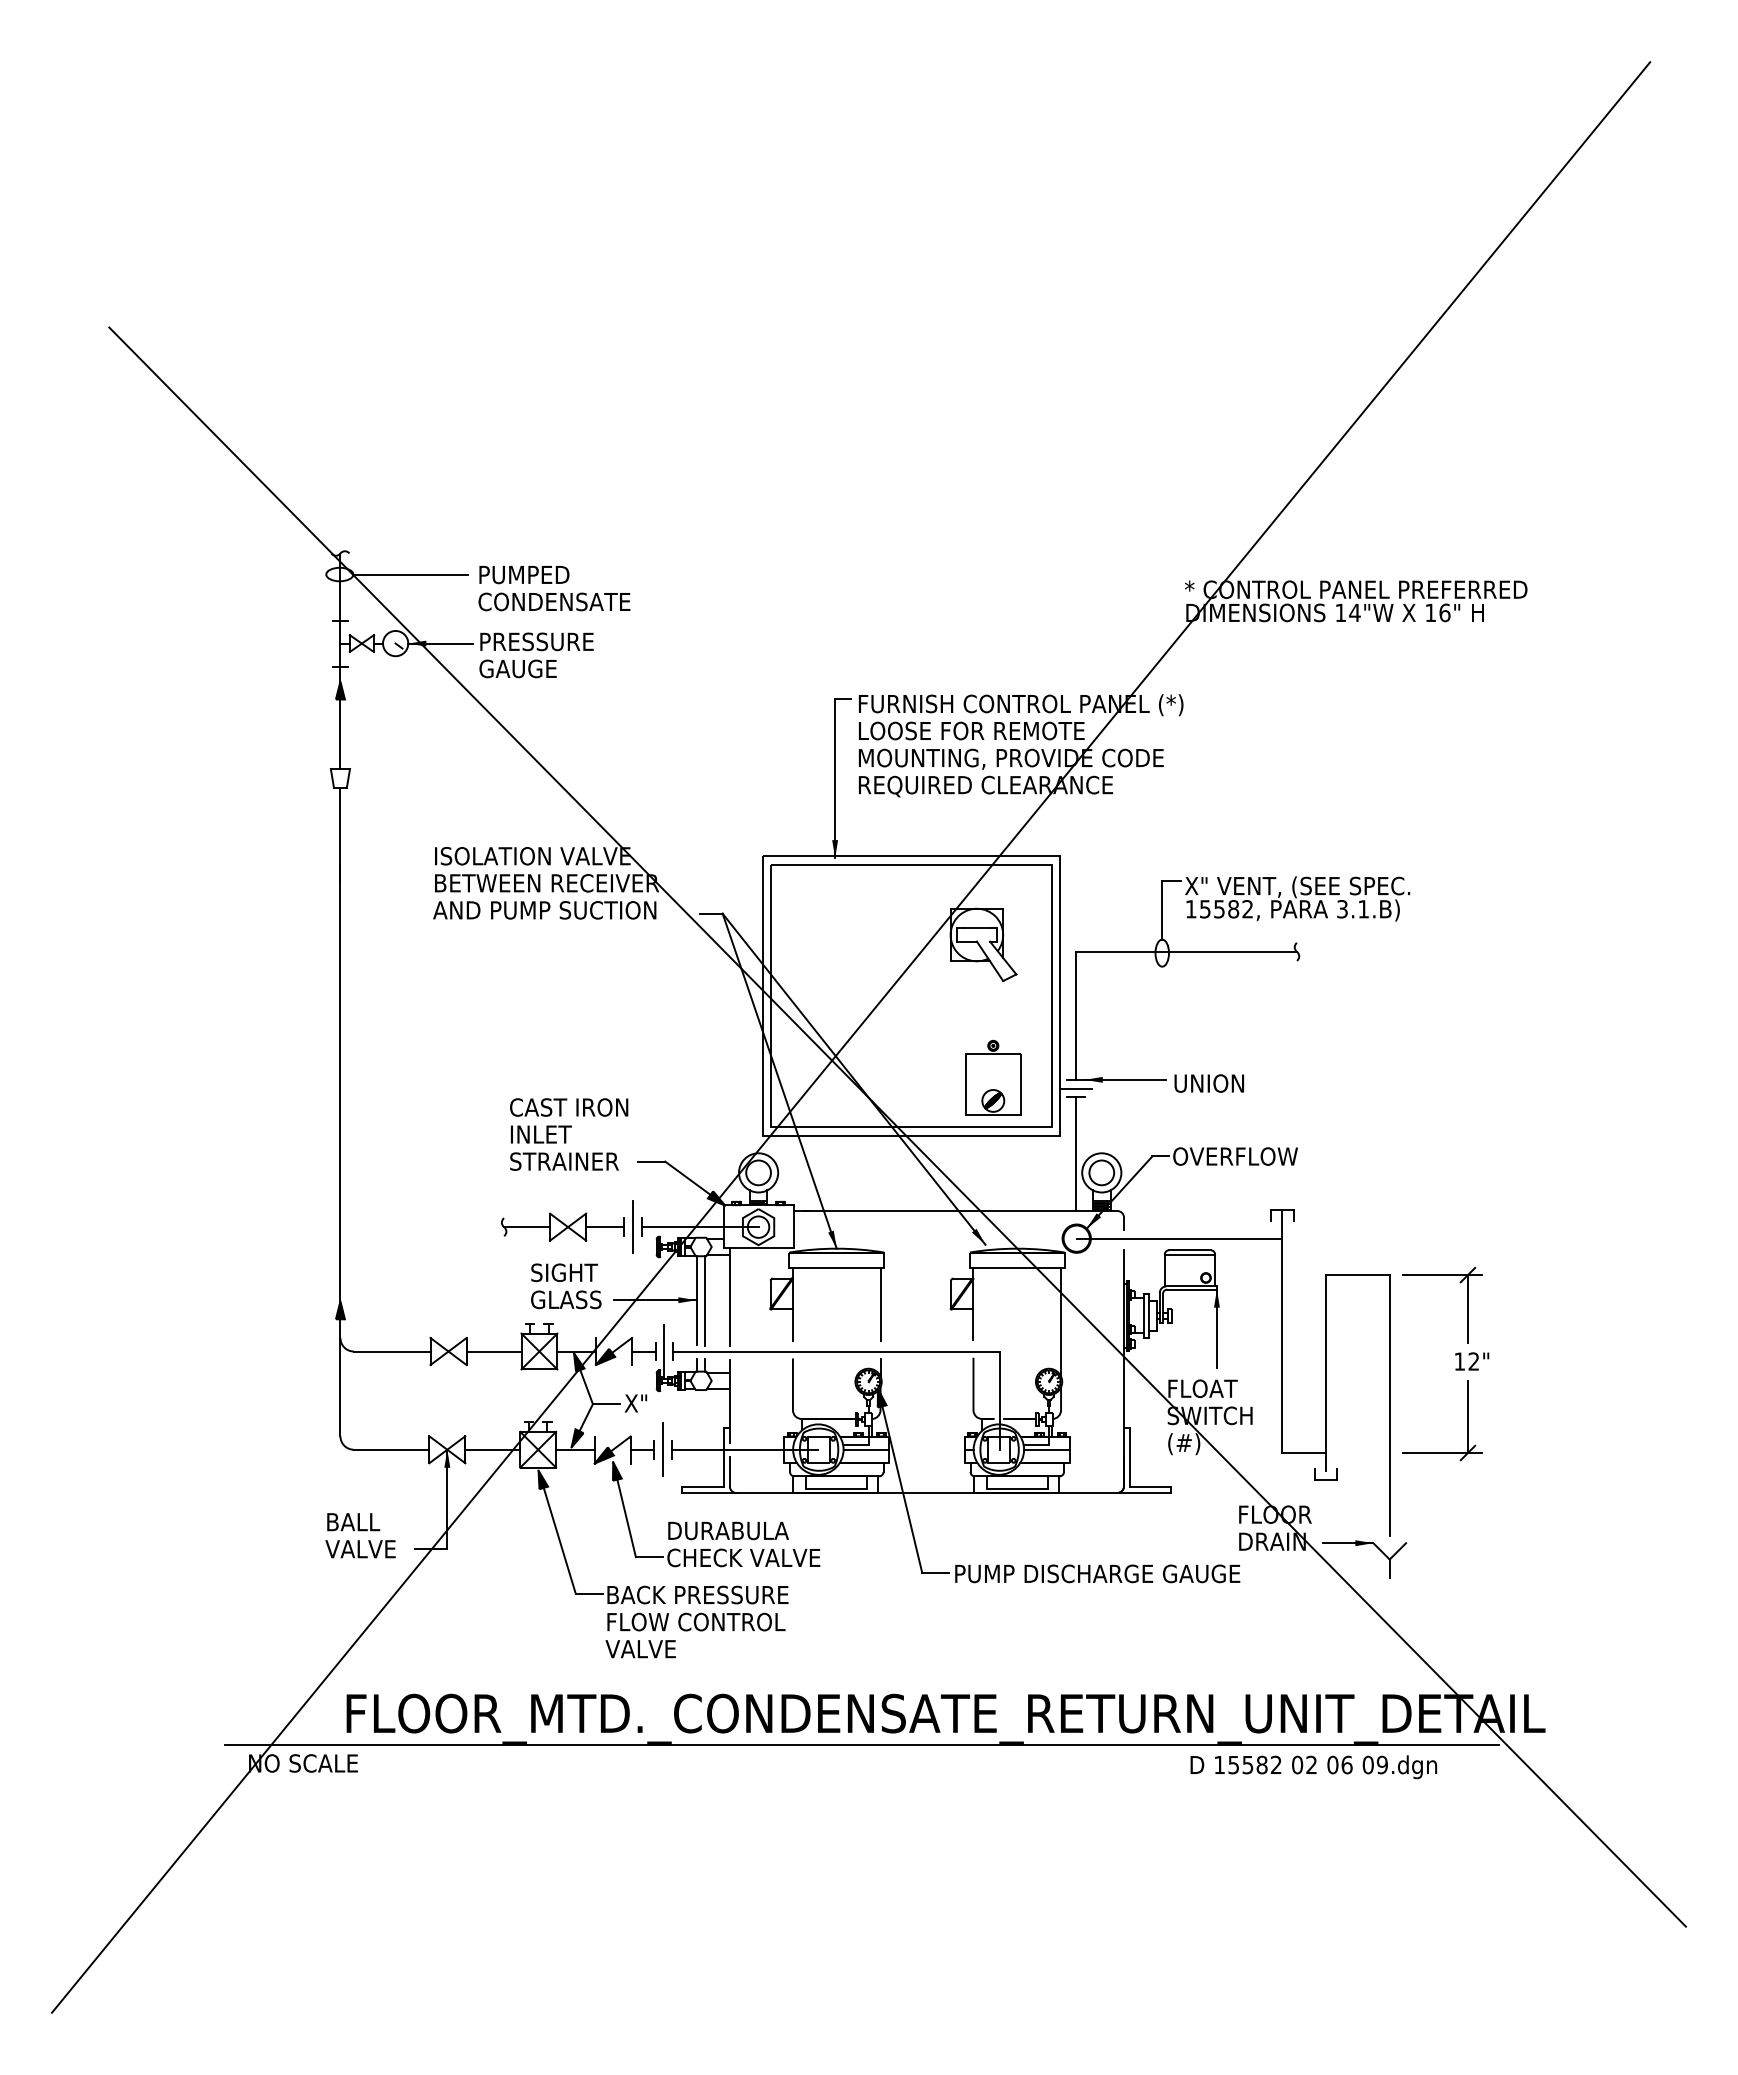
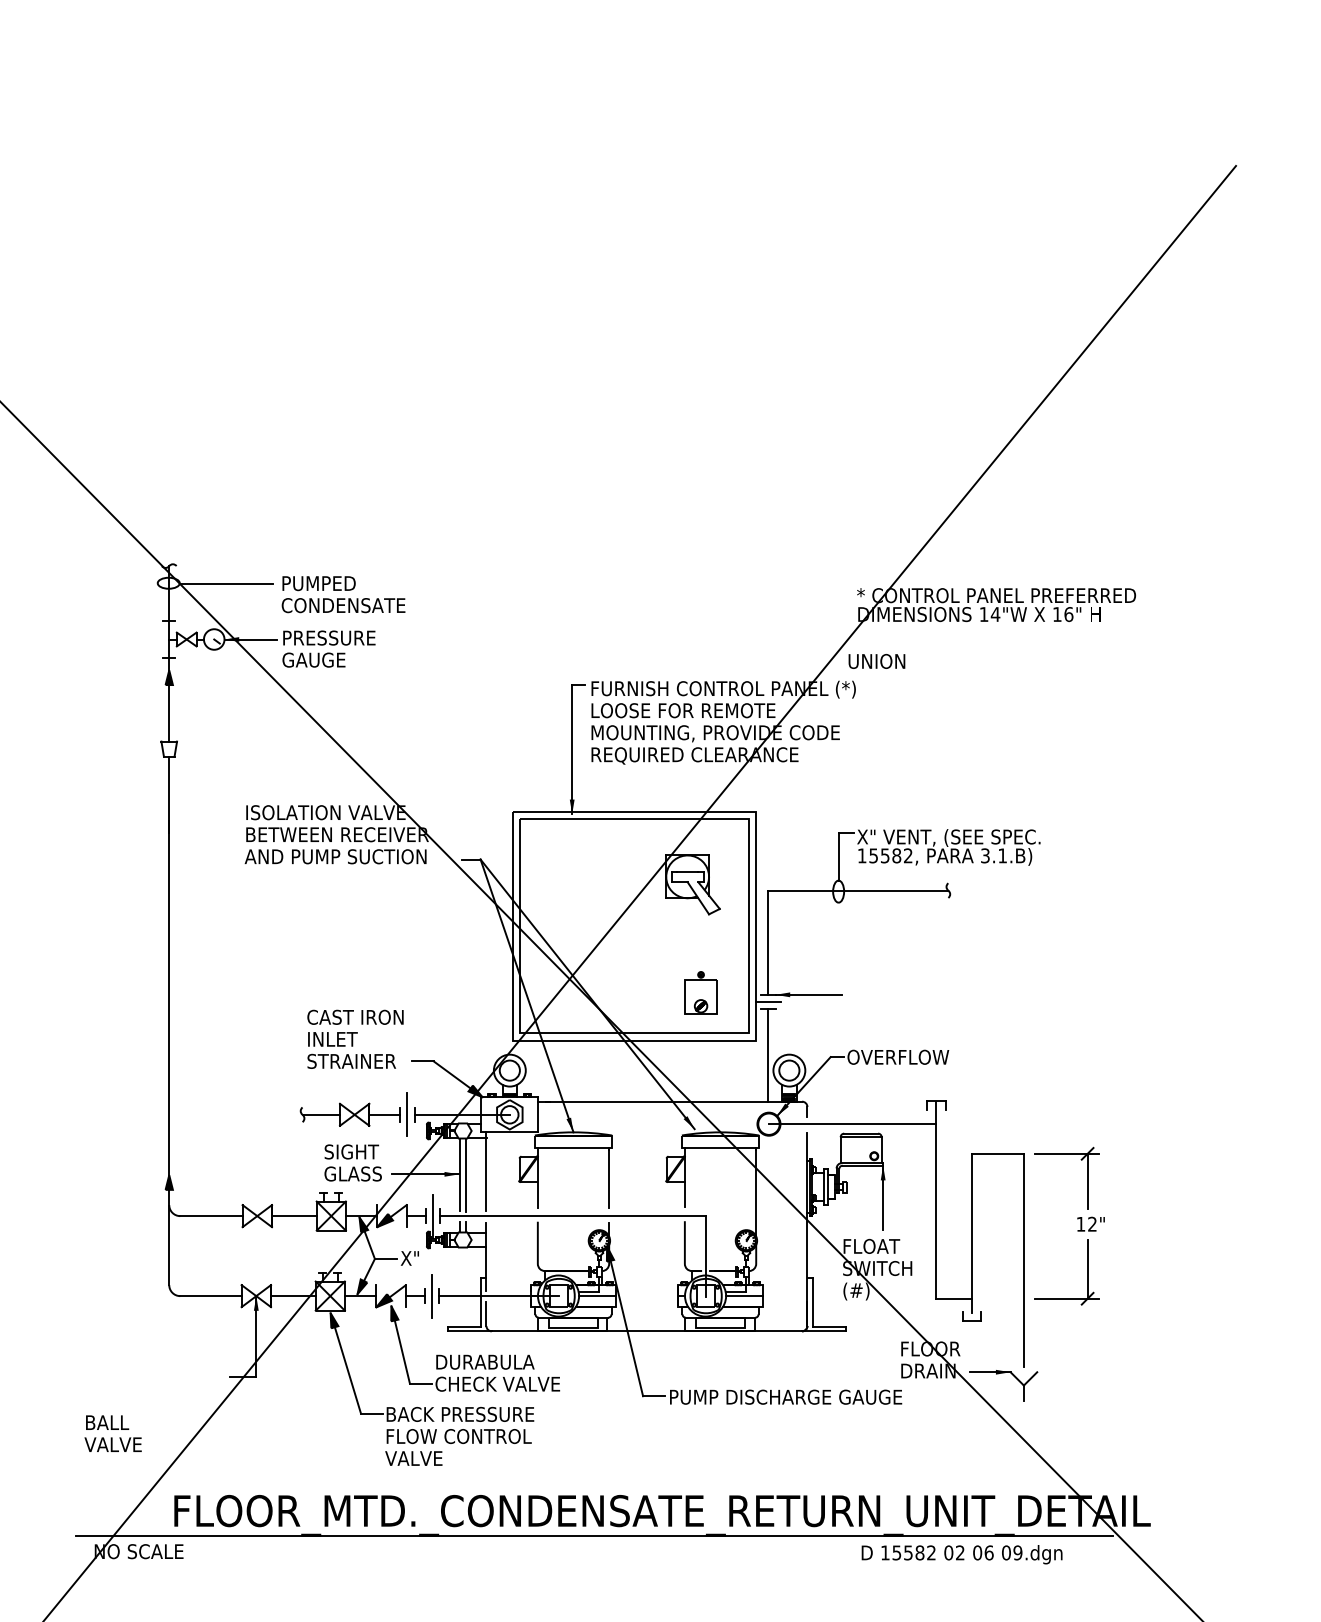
part: (993, 1077) -> (701, 992), size x0.7
text: (1208, 1083) -> (876, 661), moved
text: (360, 1535) -> (113, 1433), moved

